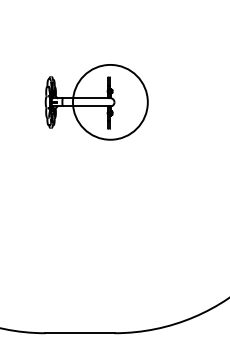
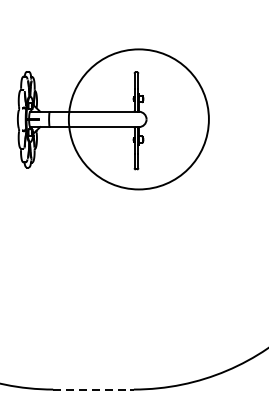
part: (96, 102) -> (112, 119), size x1.6
line: (79, 333) -> (92, 389), solid -> dashed

